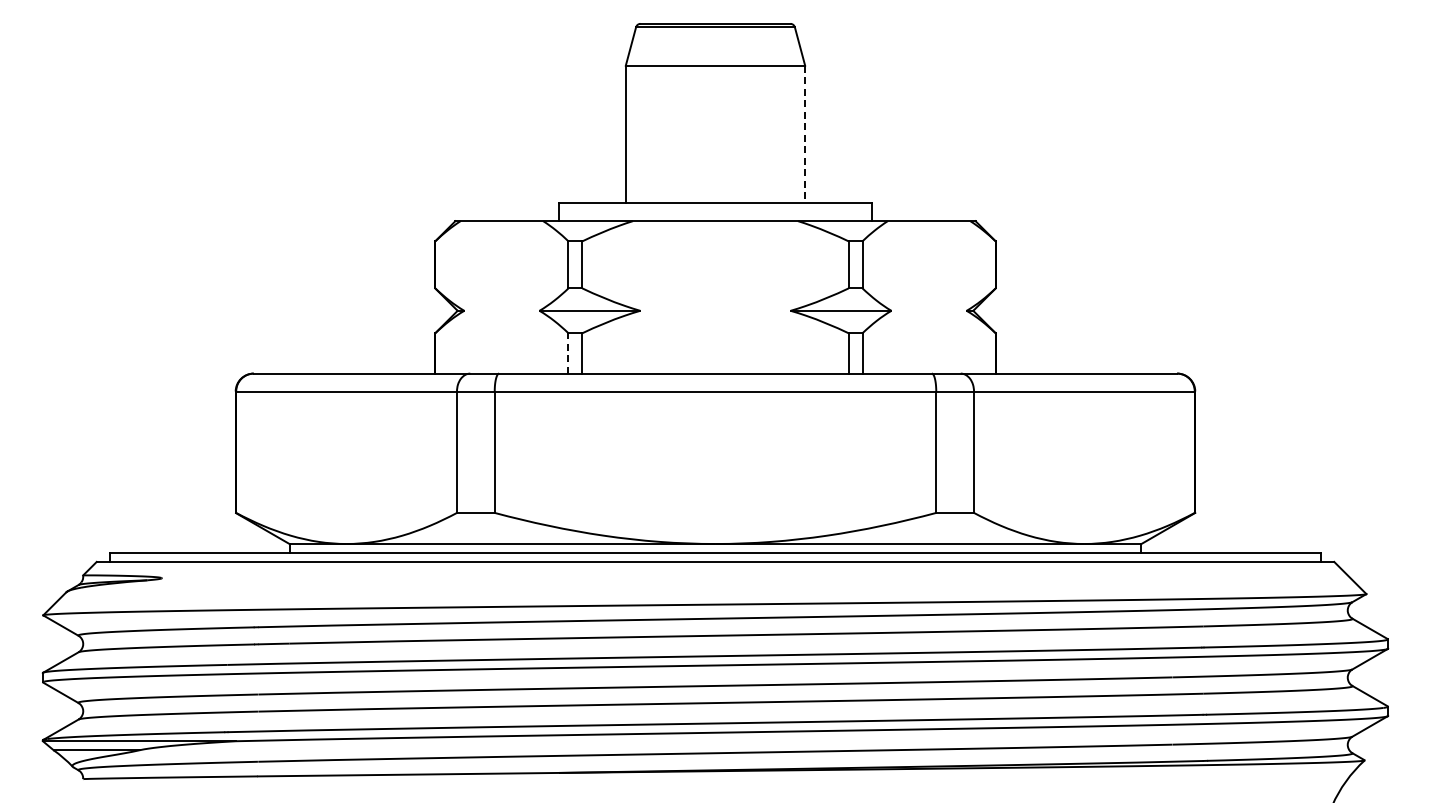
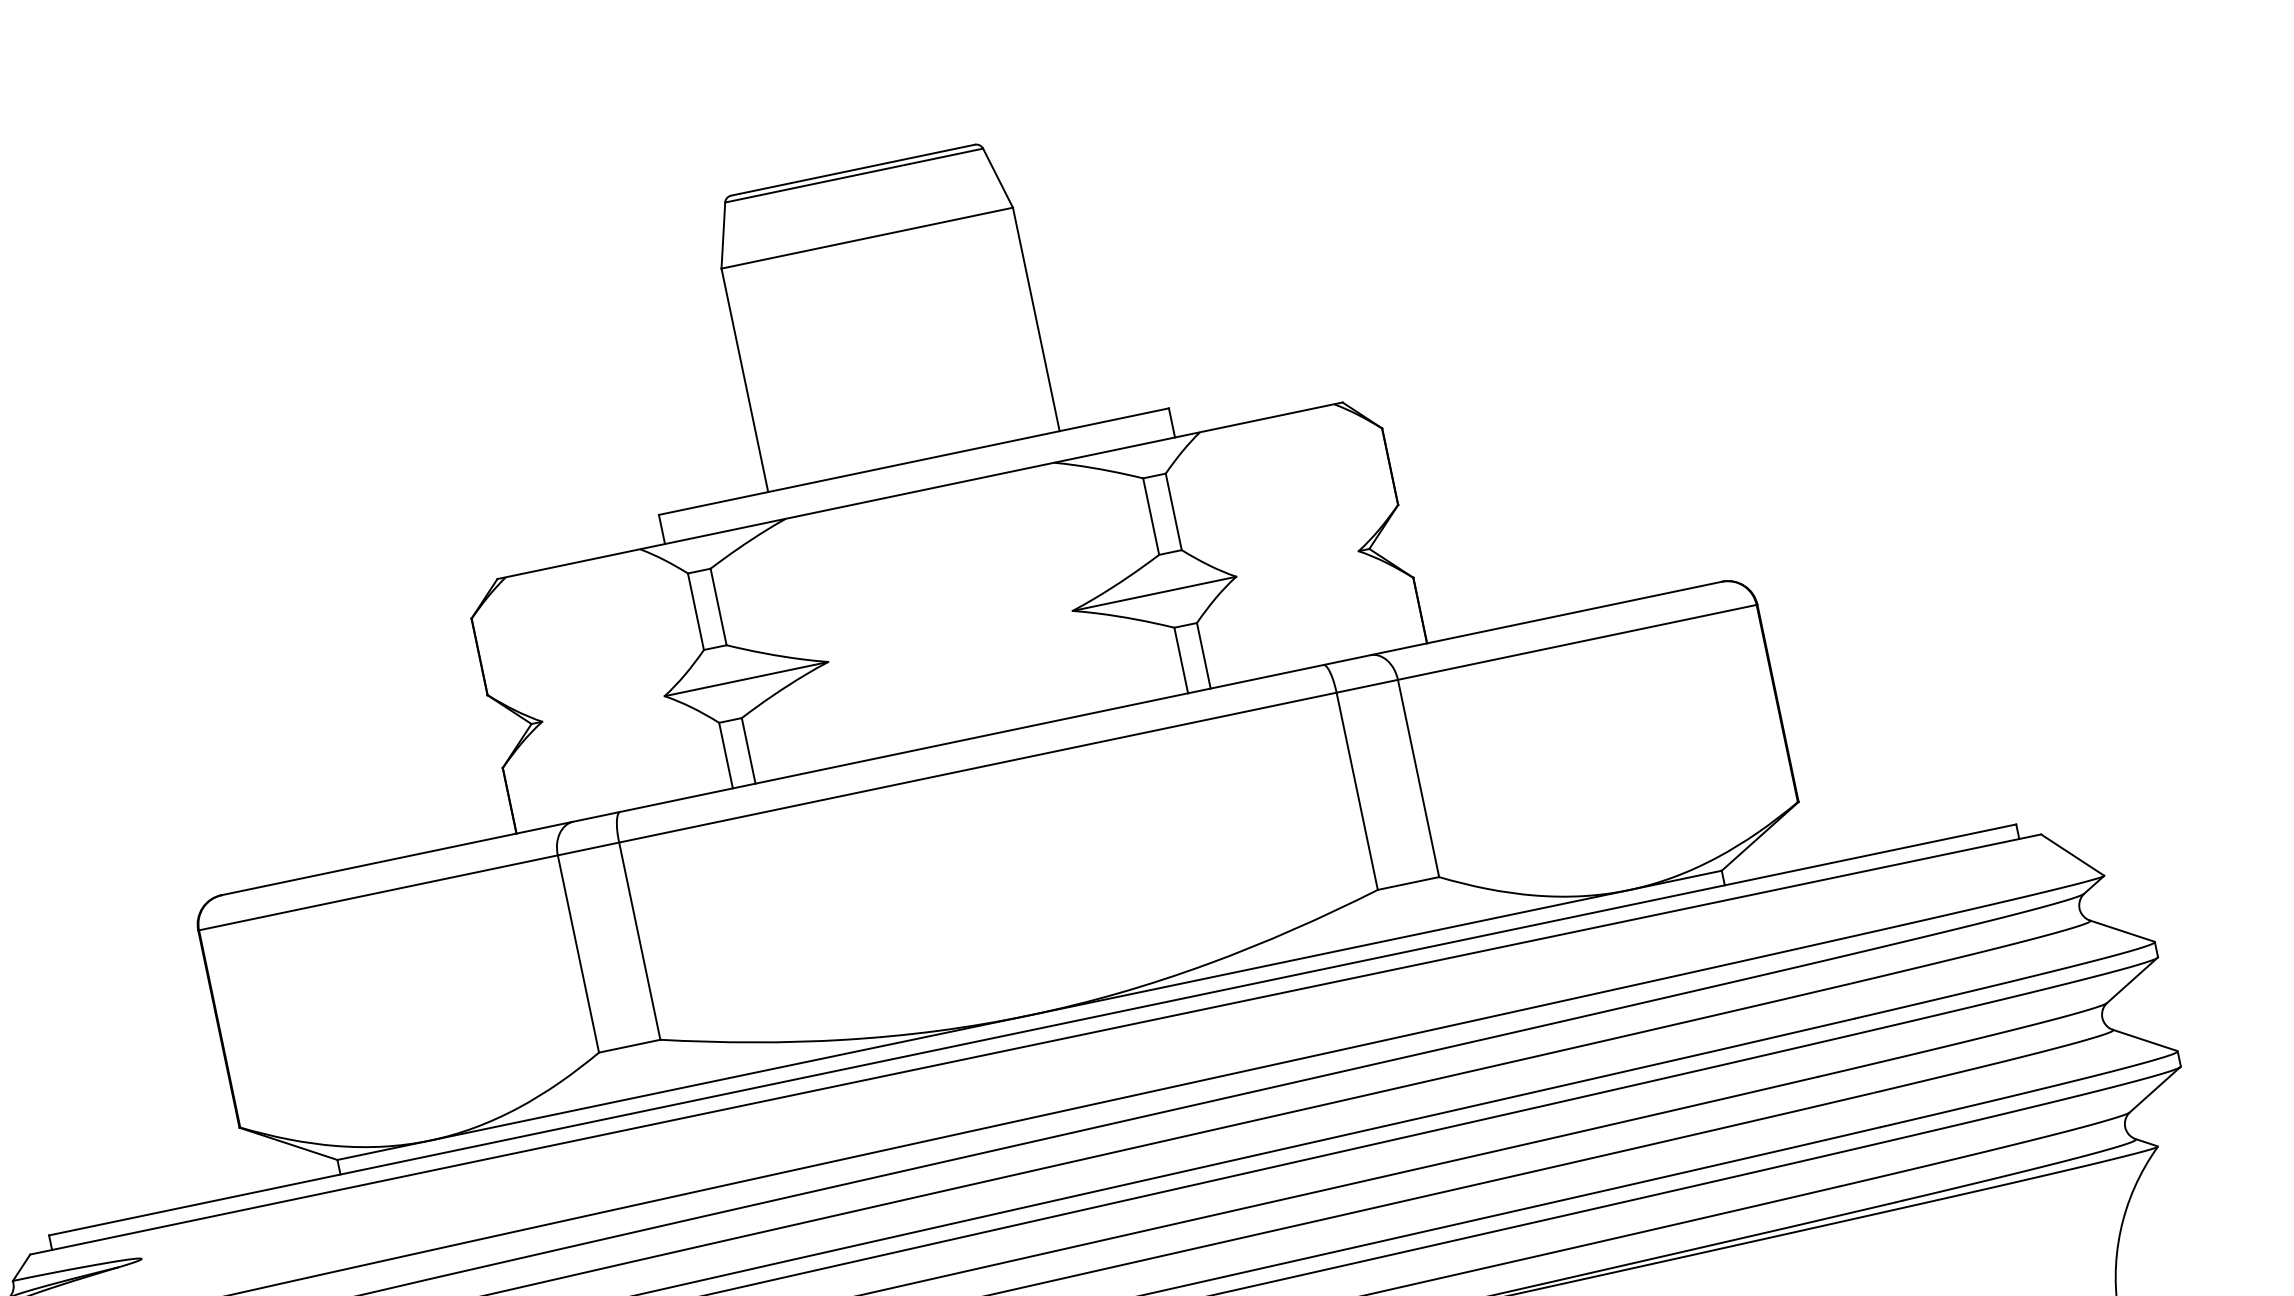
line: (805, 134) -> (1036, 319), dashed -> solid
line: (568, 352) -> (725, 754), dashed -> solid

